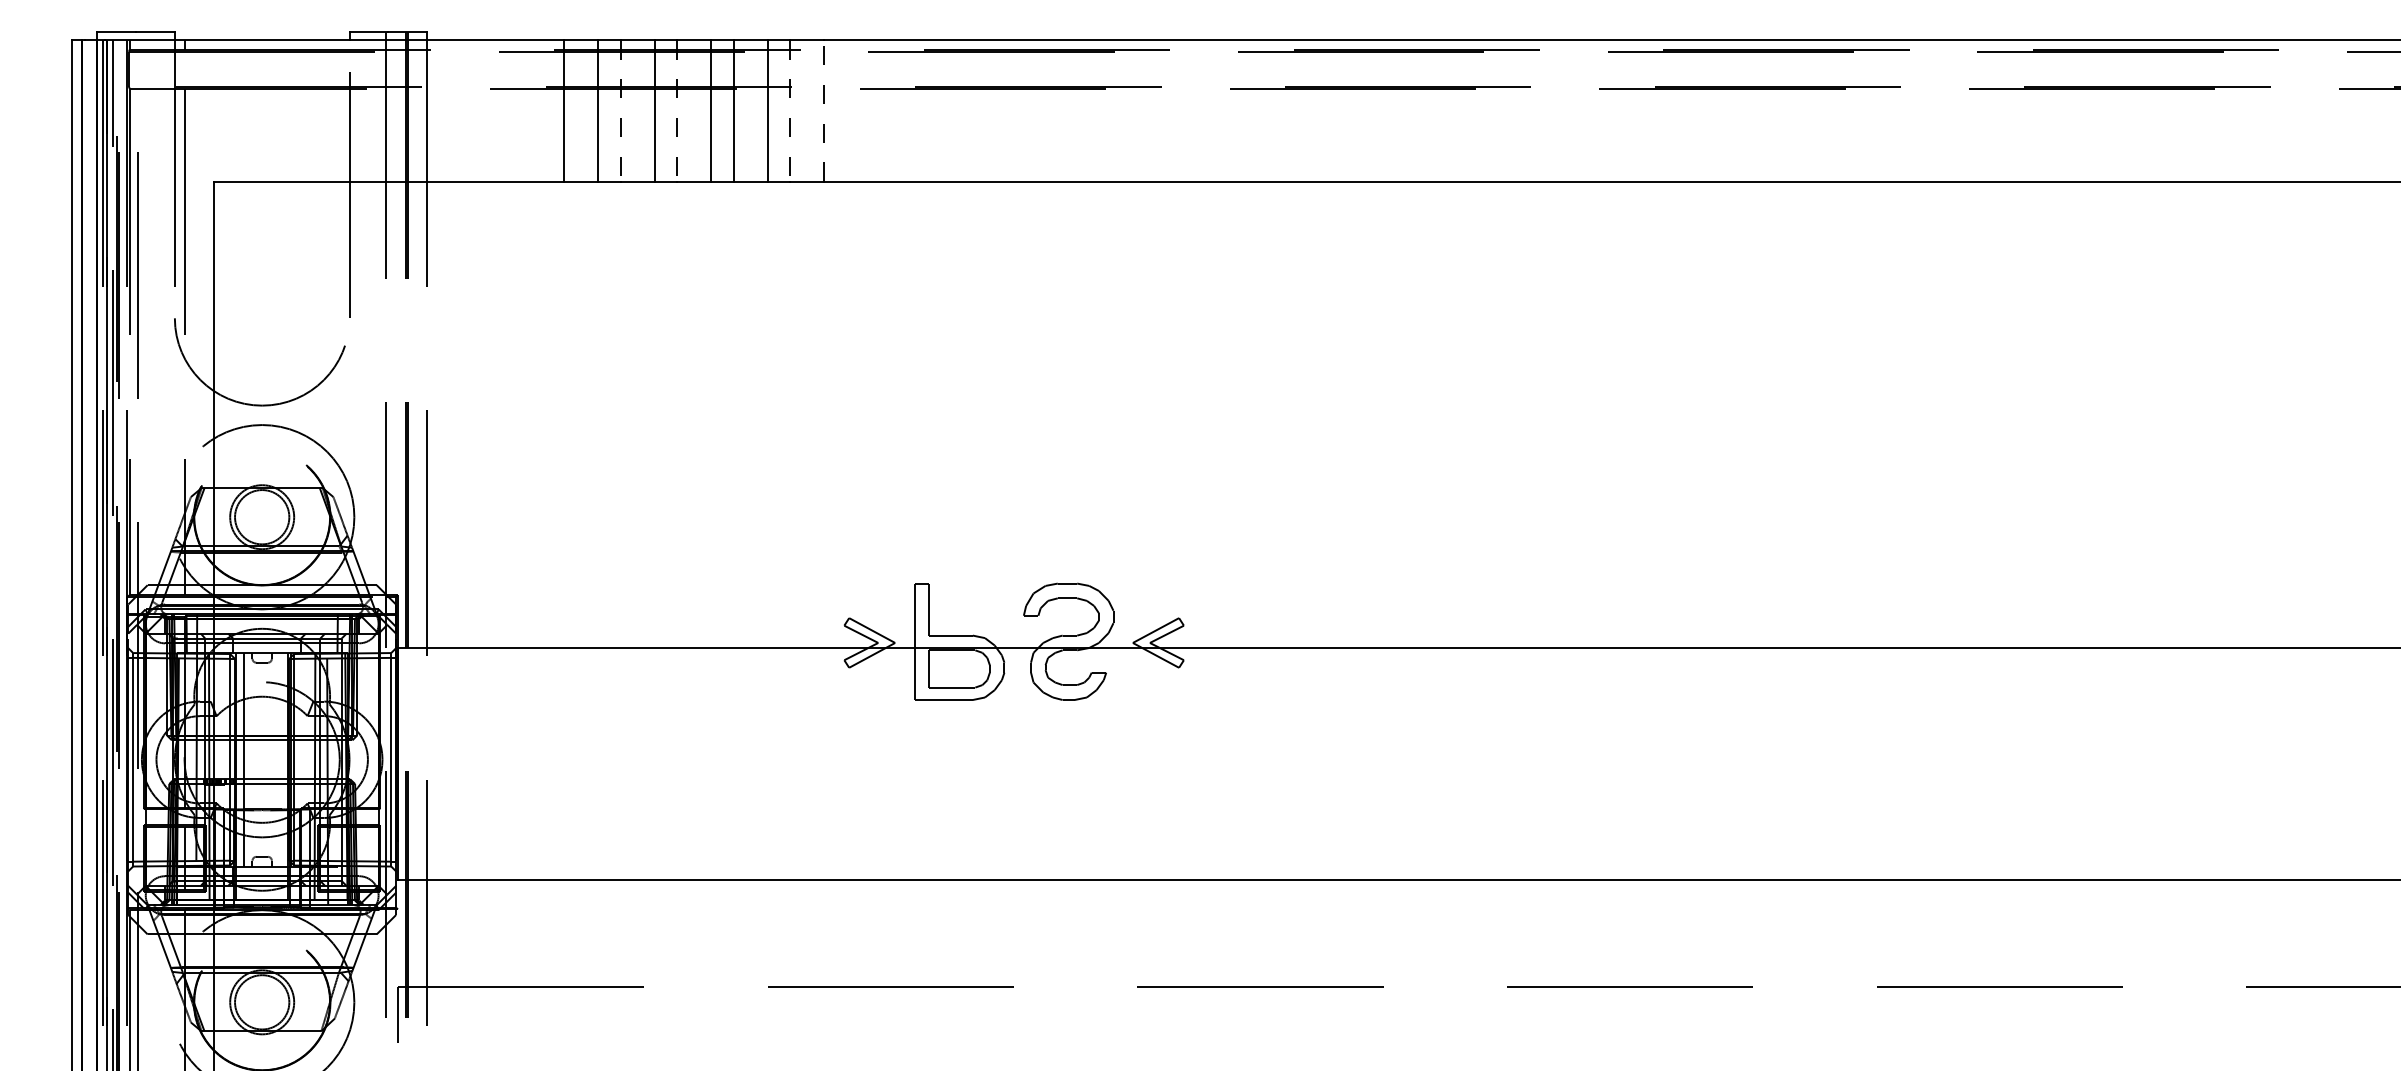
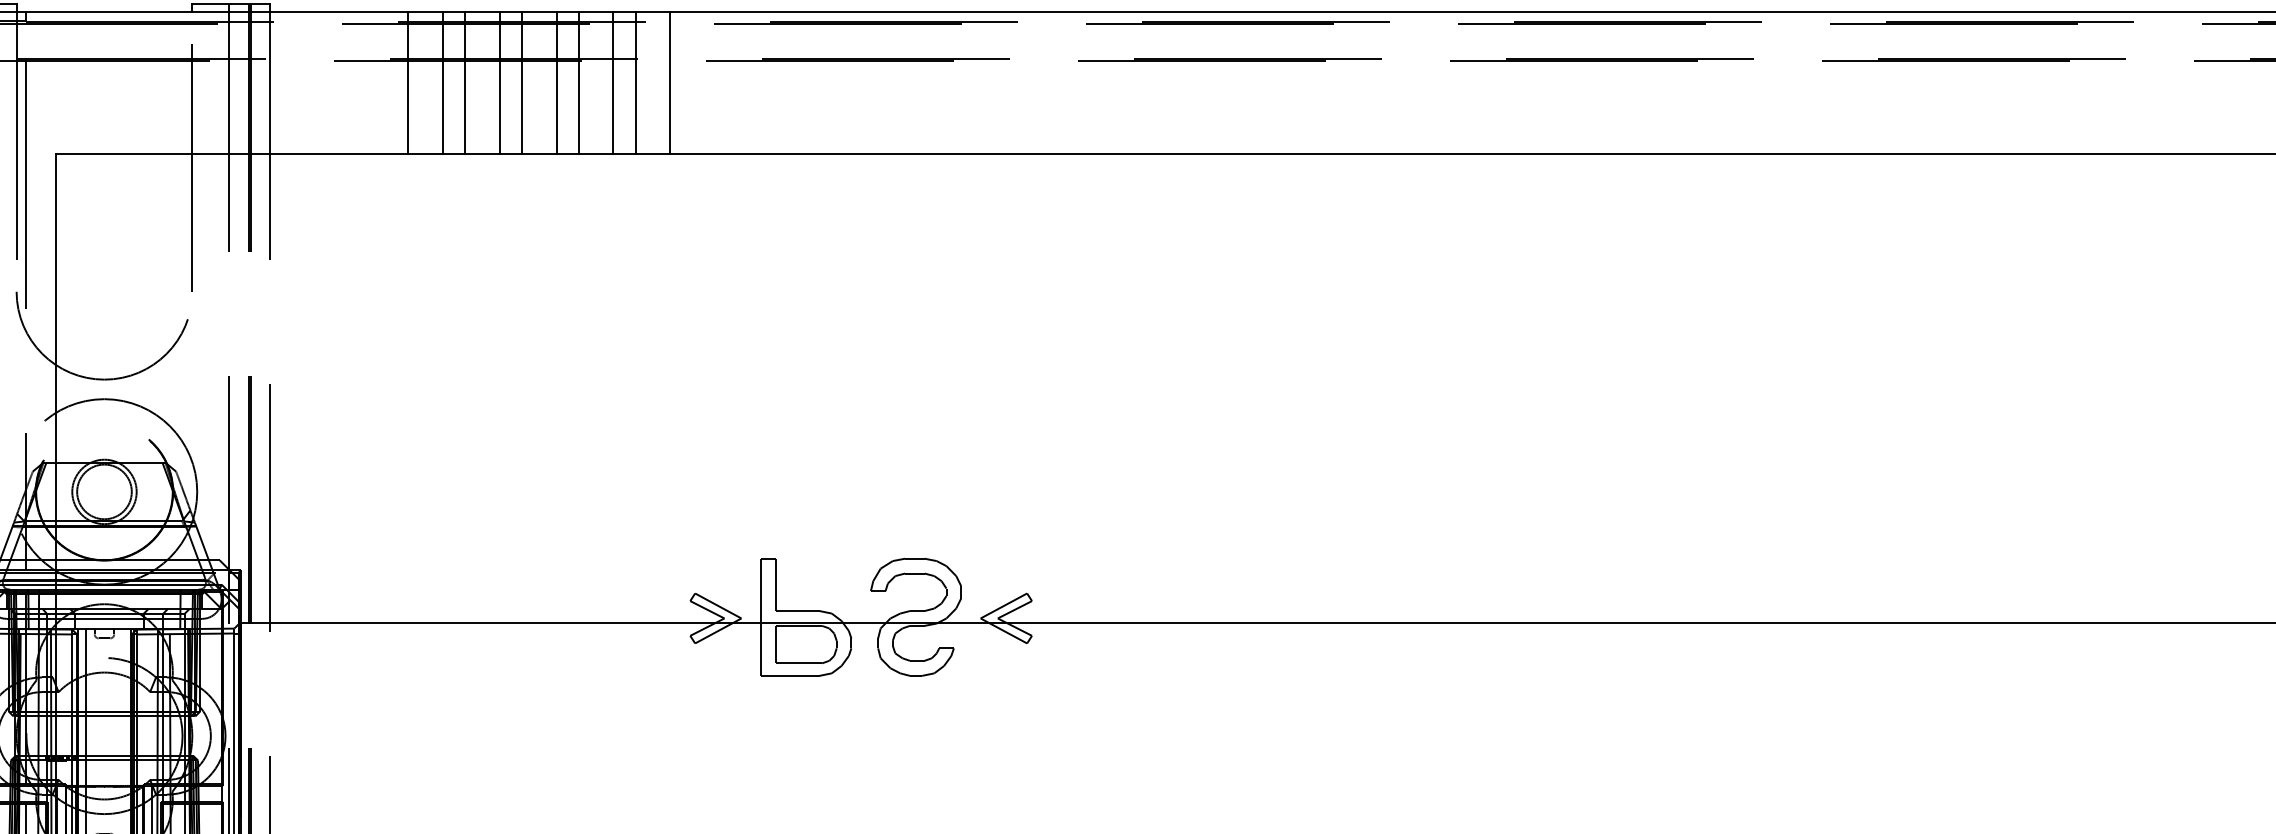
line: (620, 111) -> (465, 83), dashed -> solid
line: (677, 111) -> (522, 83), dashed -> solid
line: (790, 111) -> (636, 83), dashed -> solid
line: (824, 111) -> (670, 83), dashed -> solid

